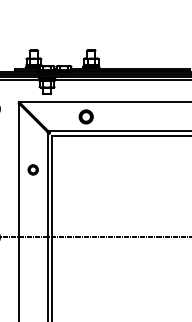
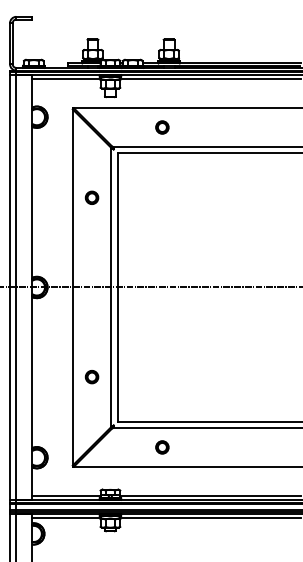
circle: (86, 116) -> (162, 127), size x0.71
part: (32, 305) -> (91, 377), added

